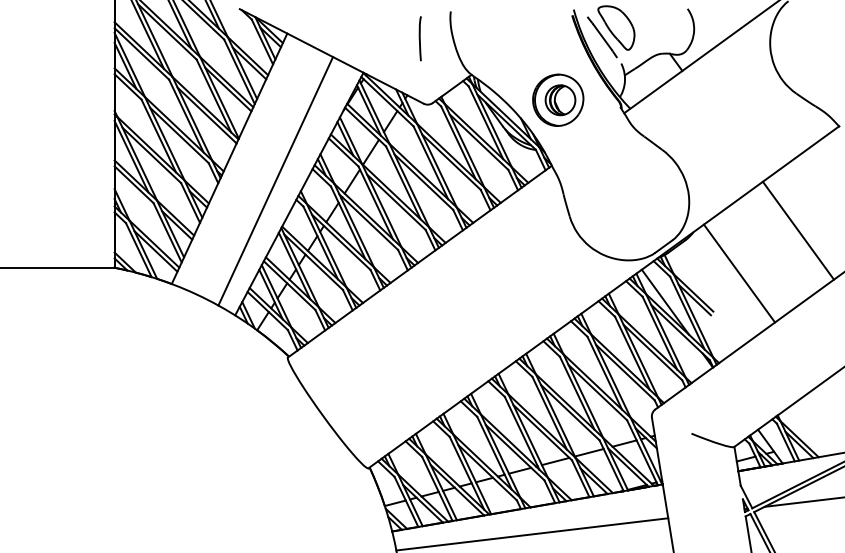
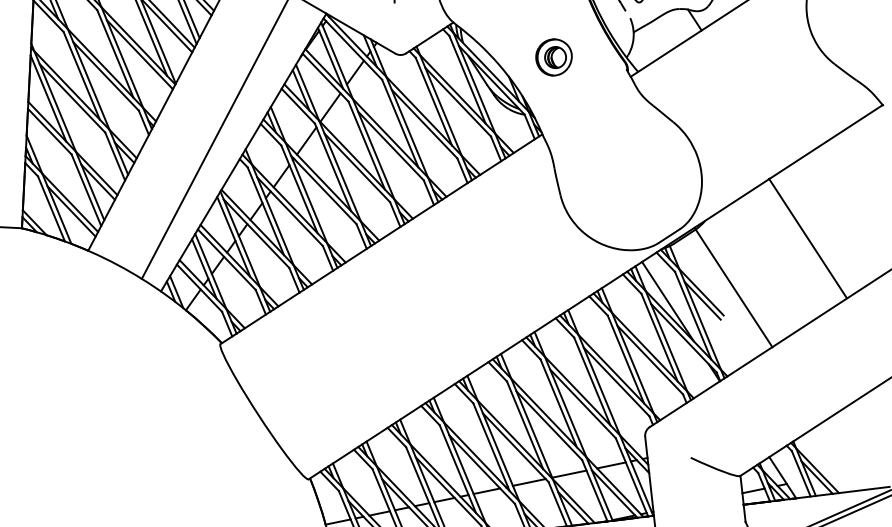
part: (558, 99) -> (554, 56), size x0.6
line: (798, 230) -> (808, 238), moved
line: (739, 273) -> (733, 287), moved

